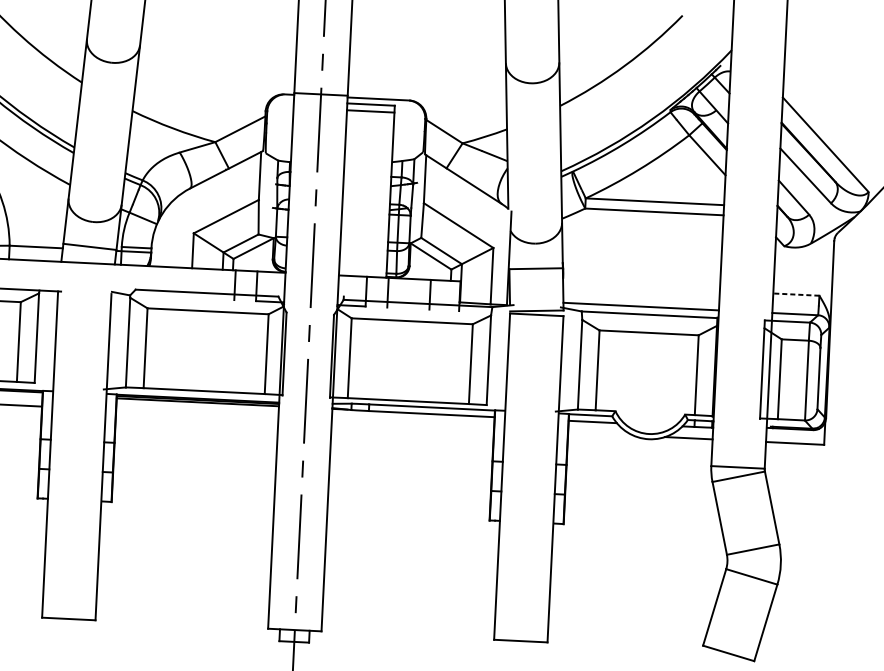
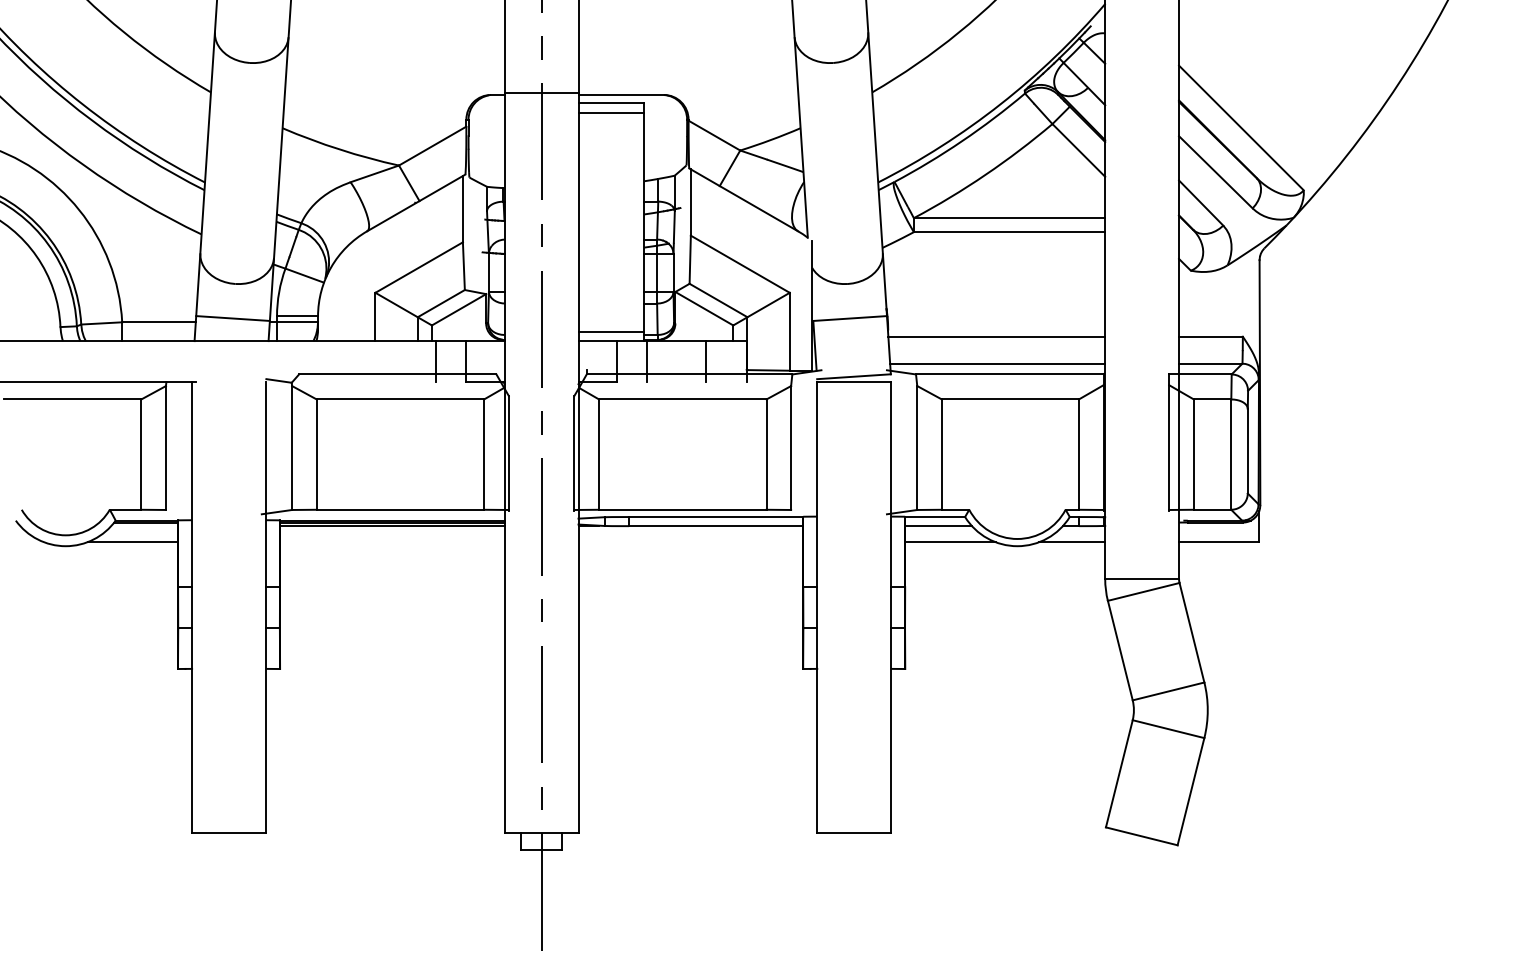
line: (363, 269) -> (611, 331), added
line: (641, 286) -> (996, 336), added
line: (796, 294) -> (1210, 336), dashed -> solid
line: (600, 434) -> (950, 542), added

